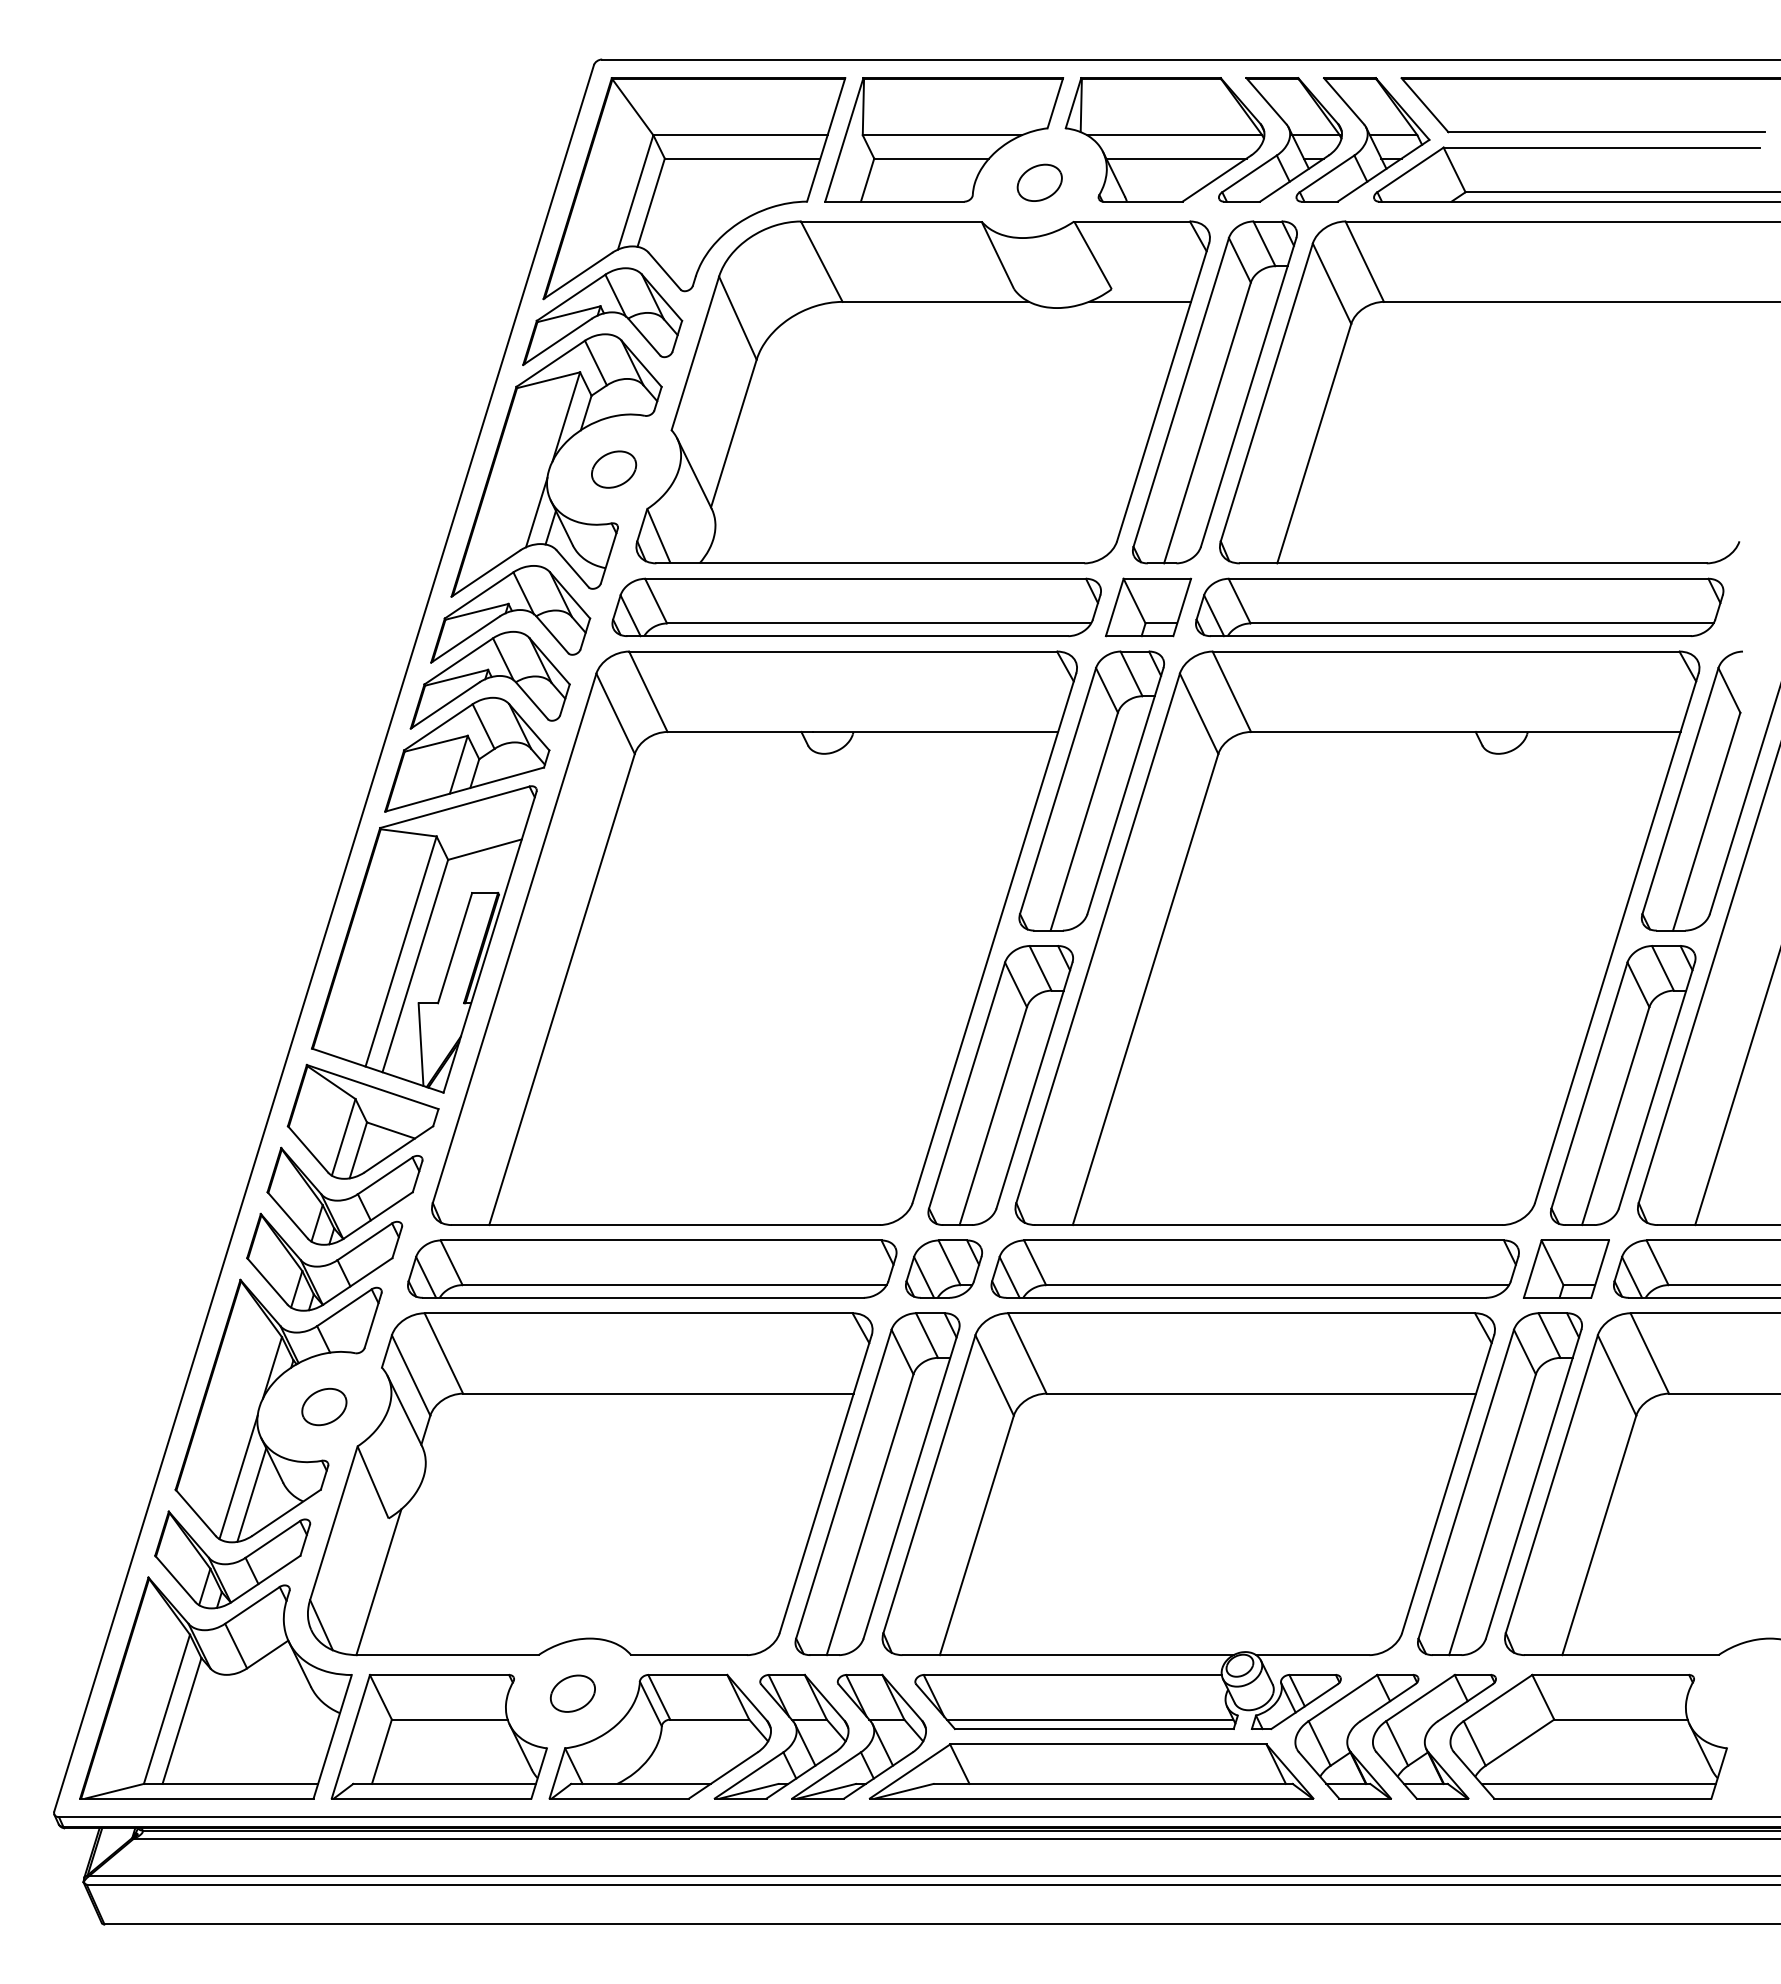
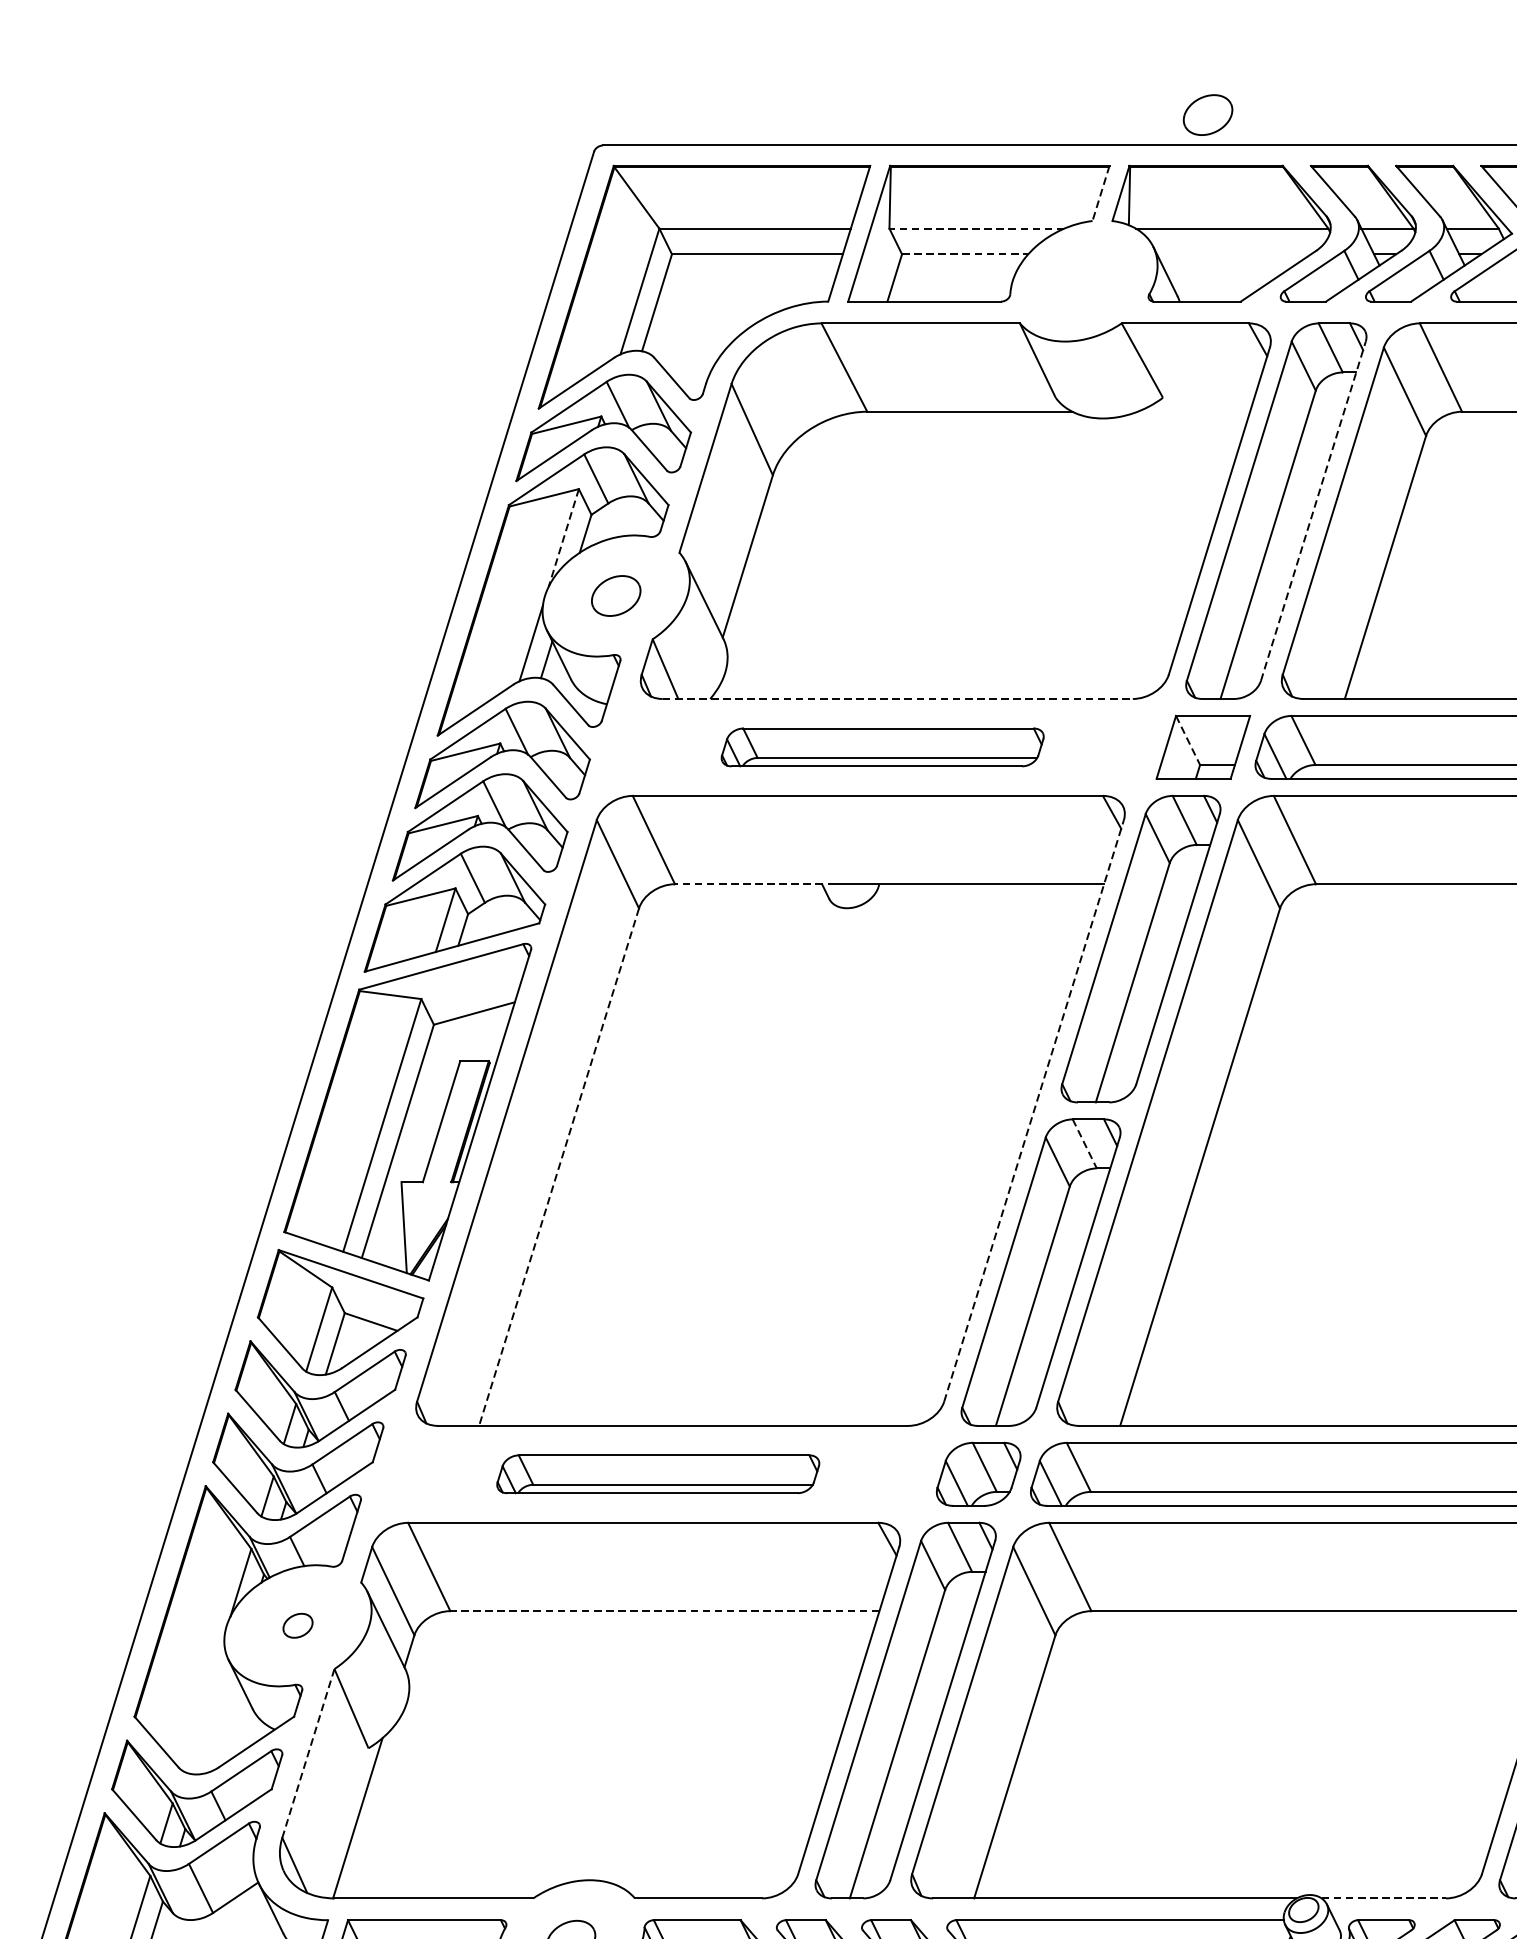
line: (1055, 103) -> (1101, 193), solid -> dashed
line: (942, 135) -> (977, 228), solid -> dashed
line: (932, 158) -> (966, 254), solid -> dashed
line: (1176, 158) -> (1234, 254), removed
part: (1039, 182) -> (1207, 114), moved
line: (1139, 301) -> (1193, 411), removed
line: (1248, 392) -> (1313, 511), solid -> dashed
line: (566, 416) -> (563, 537), solid -> dashed
line: (870, 563) -> (897, 699), solid -> dashed
line: (1134, 601) -> (1187, 740), solid -> dashed
part: (856, 607) -> (882, 747), size x0.6
line: (740, 732) -> (755, 884), solid -> dashed
line: (994, 937) -> (1034, 1109), solid -> dashed
line: (1040, 968) -> (1084, 1144), solid -> dashed
line: (561, 990) -> (558, 1168), solid -> dashed
part: (652, 1268) -> (658, 1473), size x0.6
line: (657, 1393) -> (663, 1610), solid -> dashed
part: (324, 1406) -> (298, 1625), size x0.6
line: (238, 1477) -> (203, 1703), removed
line: (251, 1494) -> (217, 1721), removed
line: (333, 1523) -> (307, 1753), solid -> dashed
line: (1312, 1655) -> (1383, 1898), solid -> dashed

